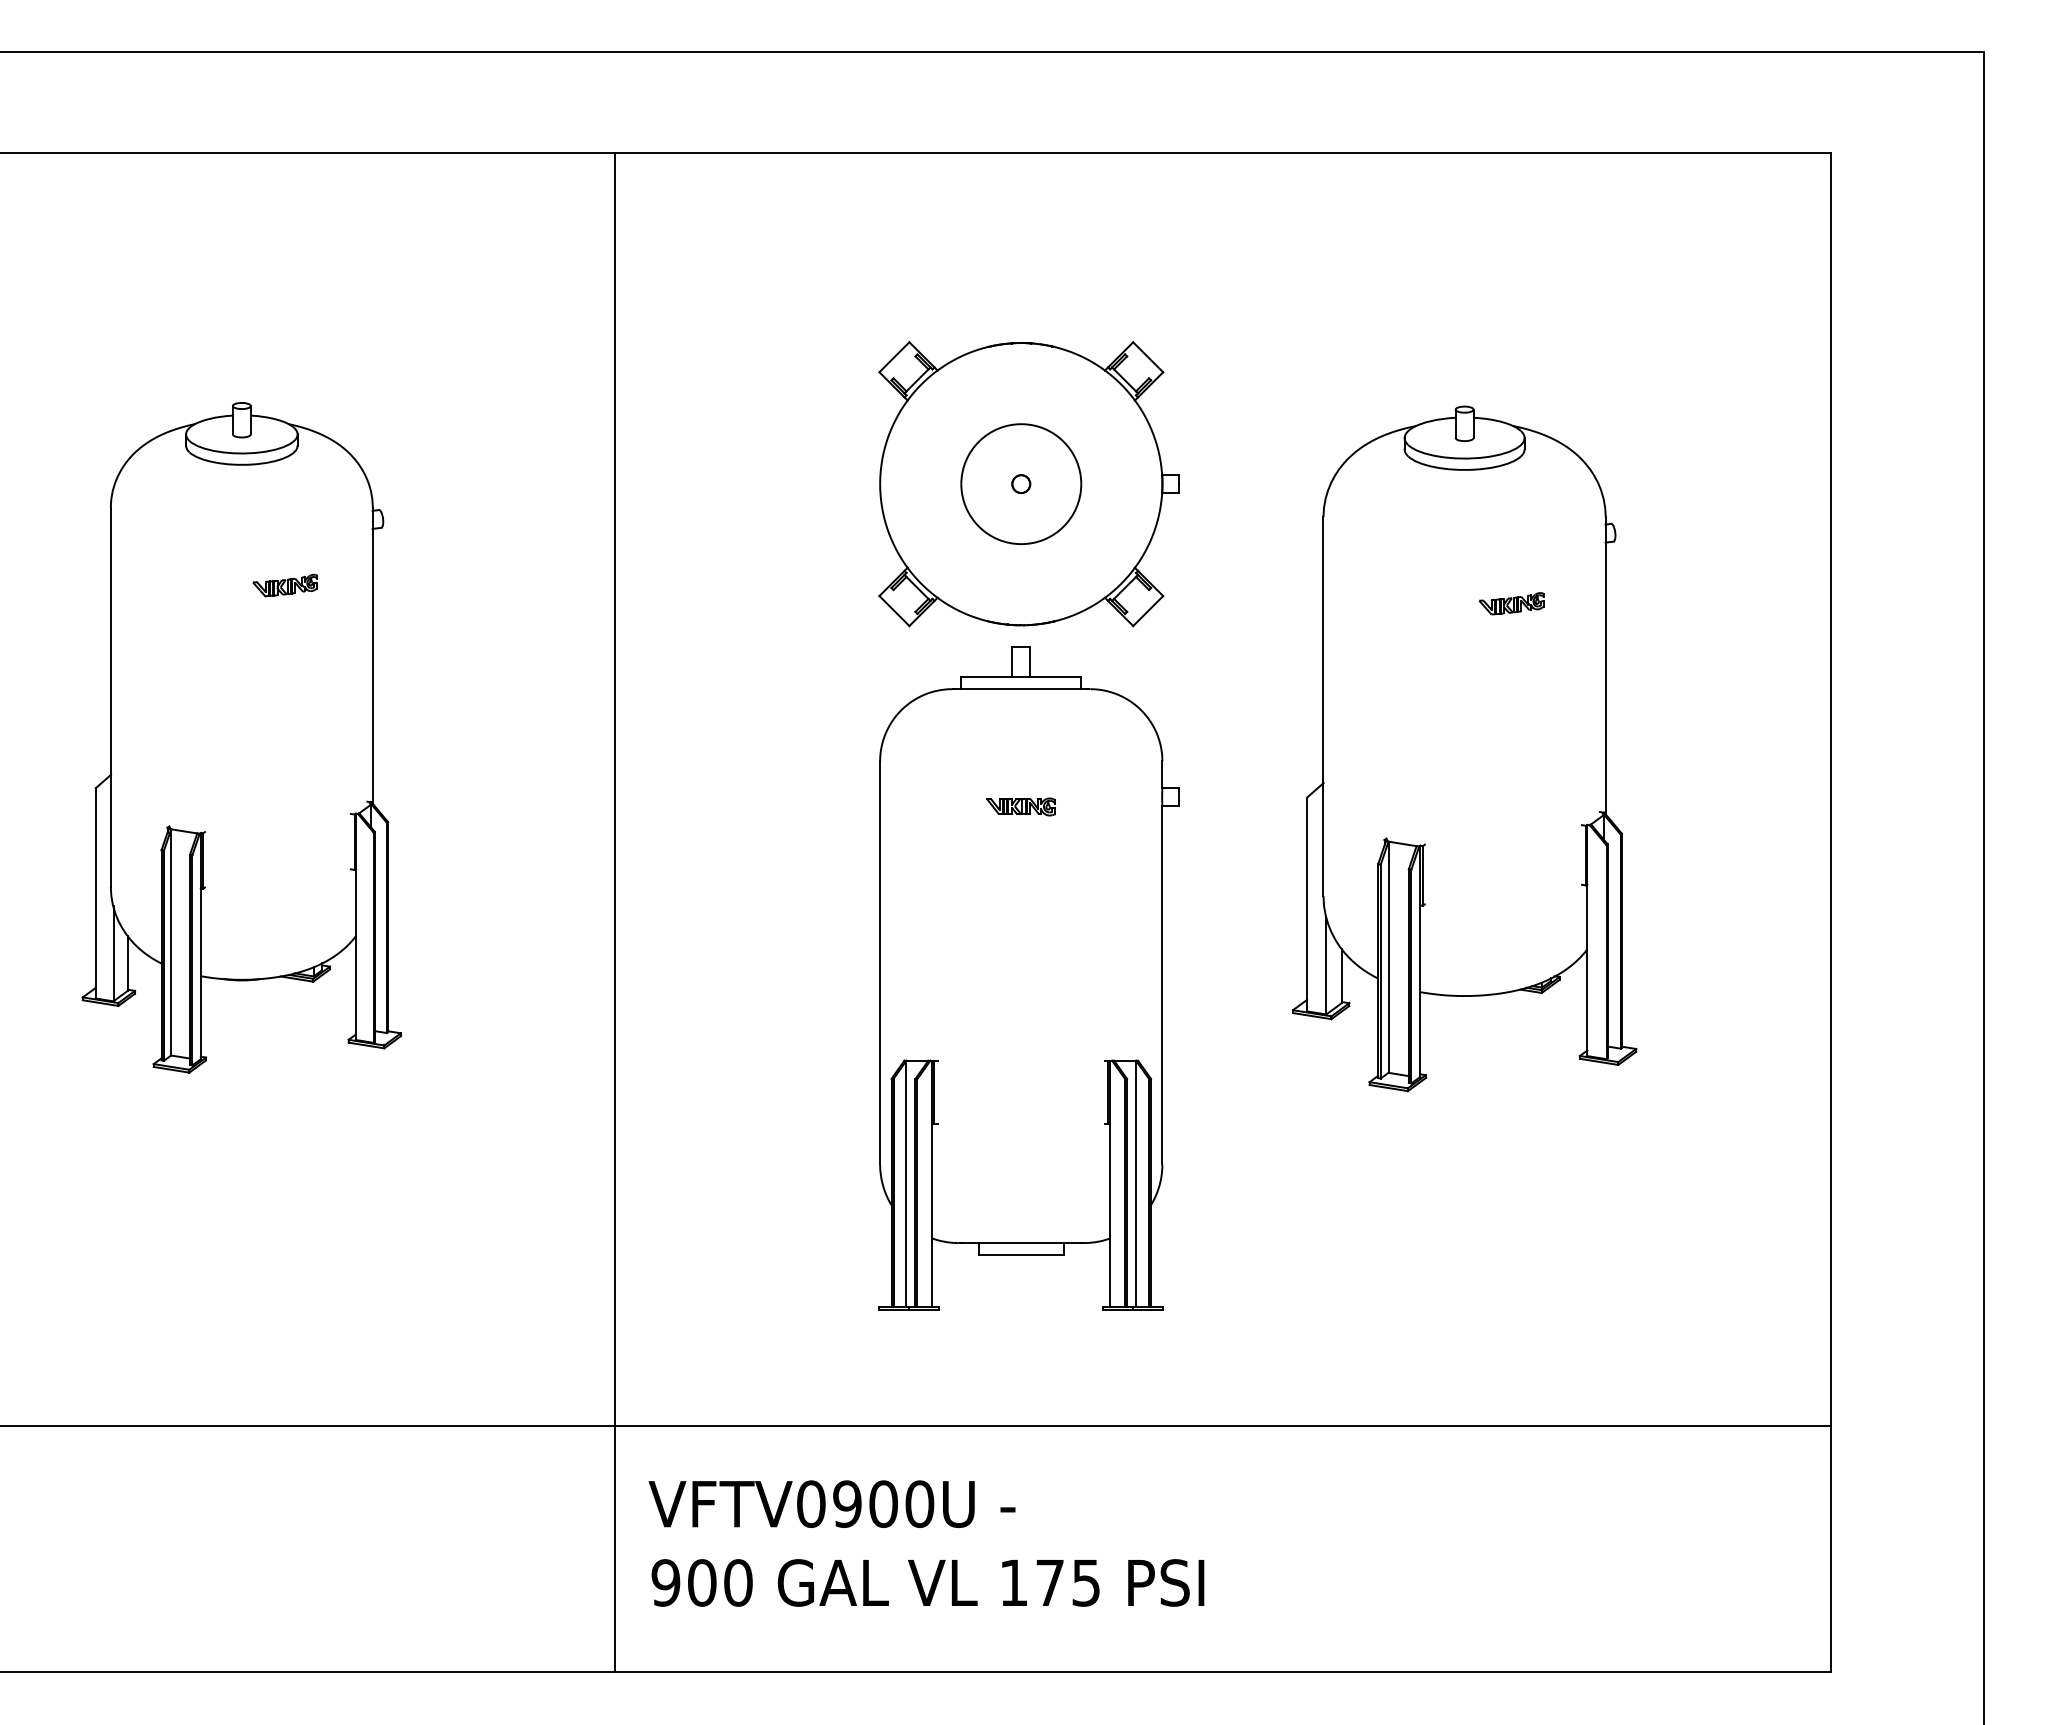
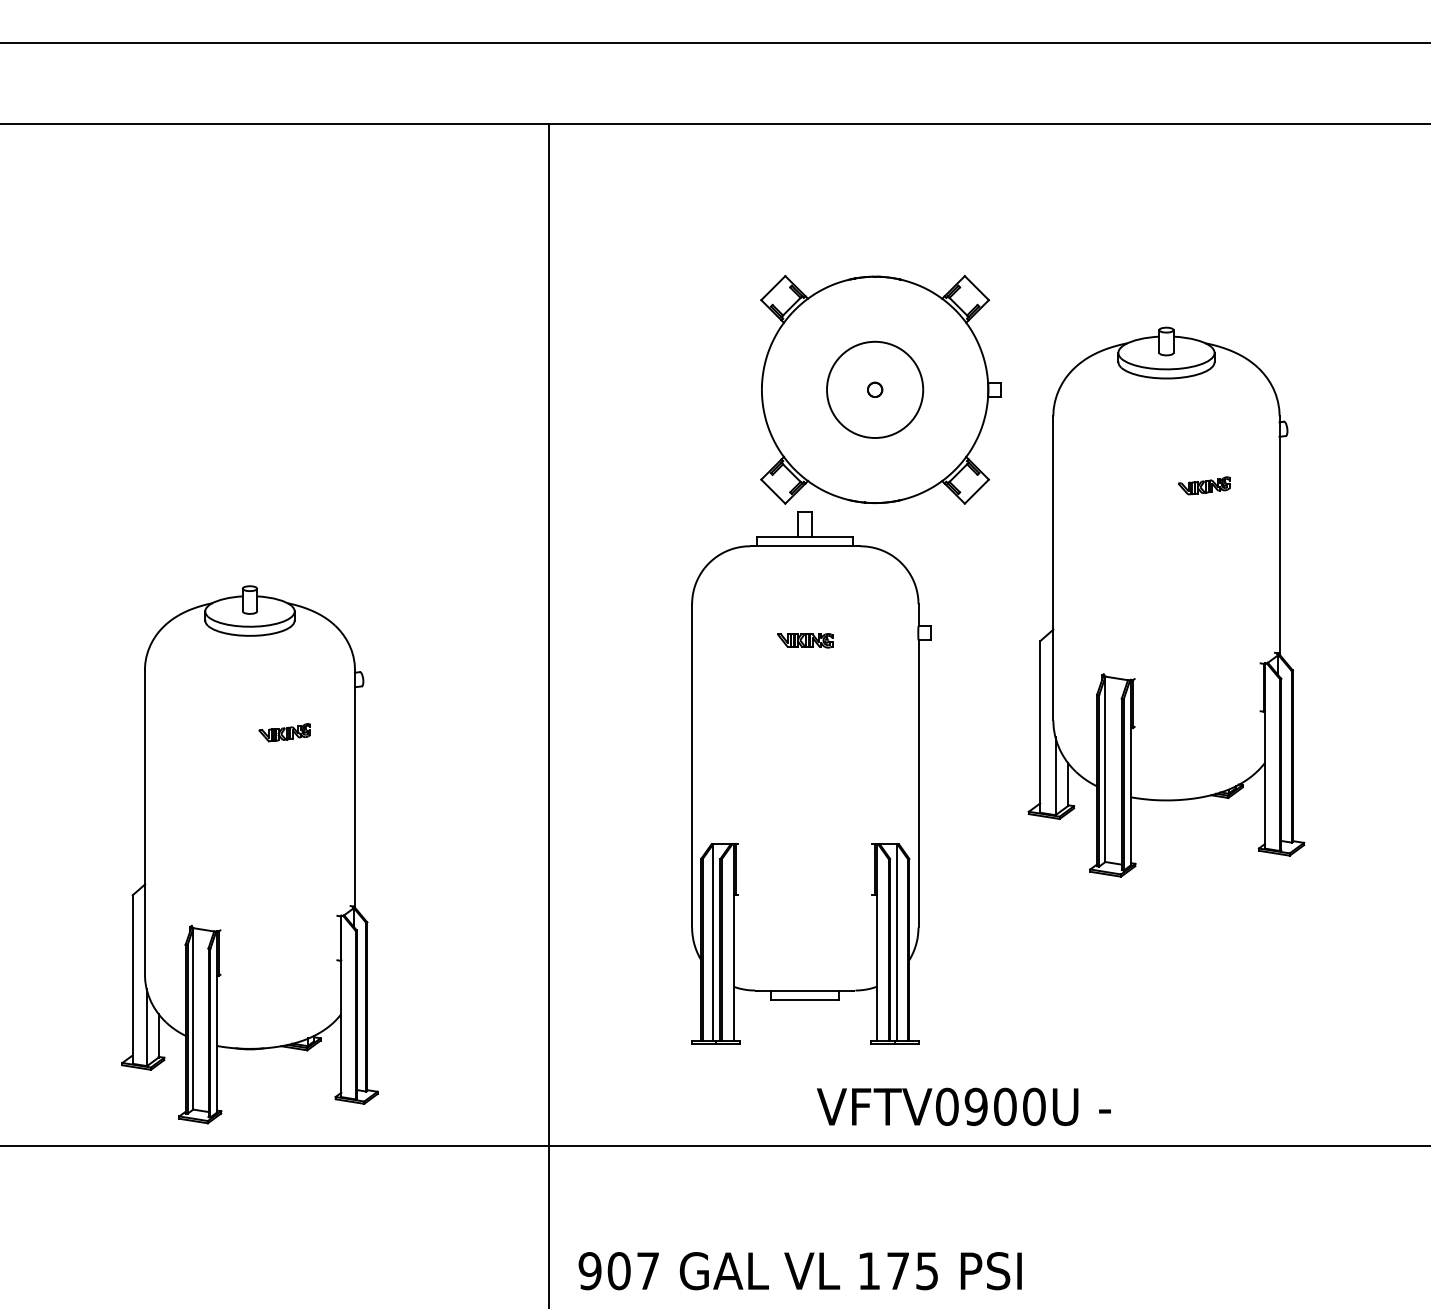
part: (241, 737) -> (249, 854), moved
part: (1464, 748) -> (1166, 601), moved
part: (1028, 978) -> (811, 778), moved
text: (831, 1503) -> (963, 1106), moved
text: (738, 1582) -> (648, 1270), 900 -> 907

